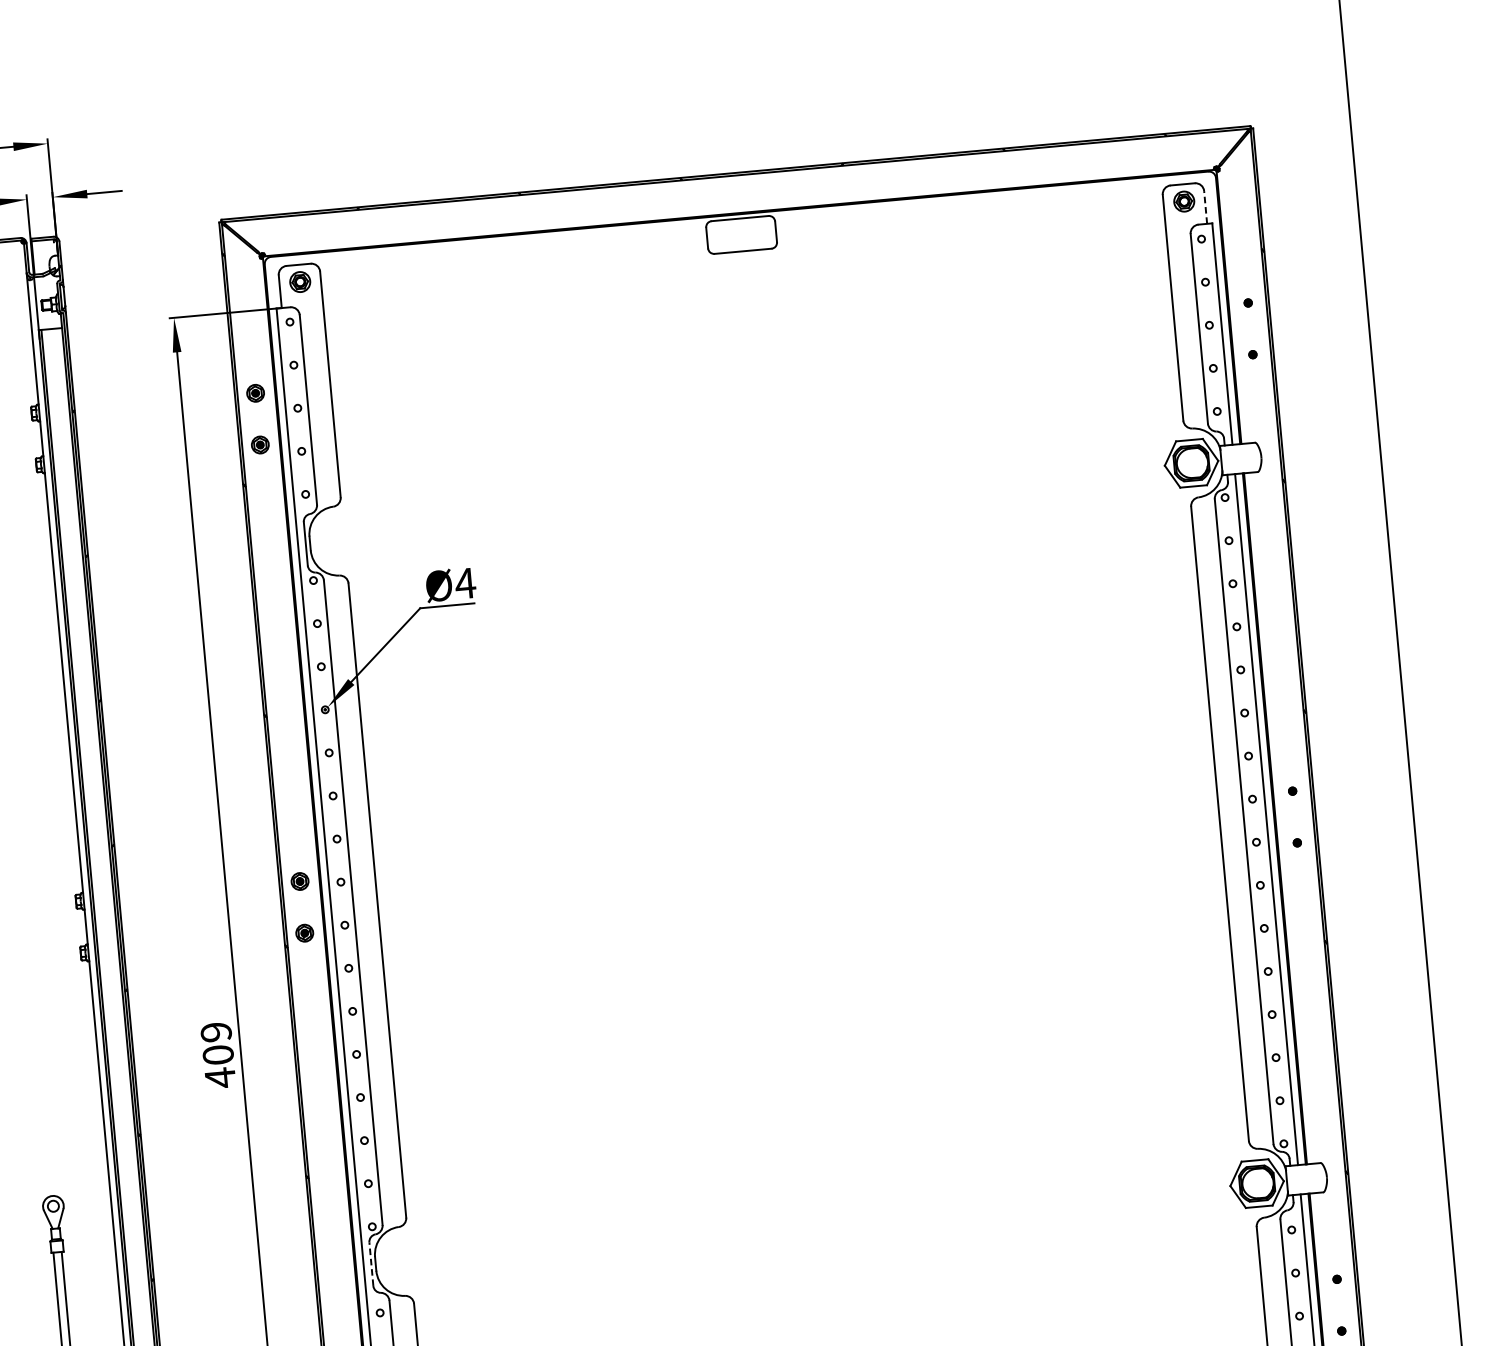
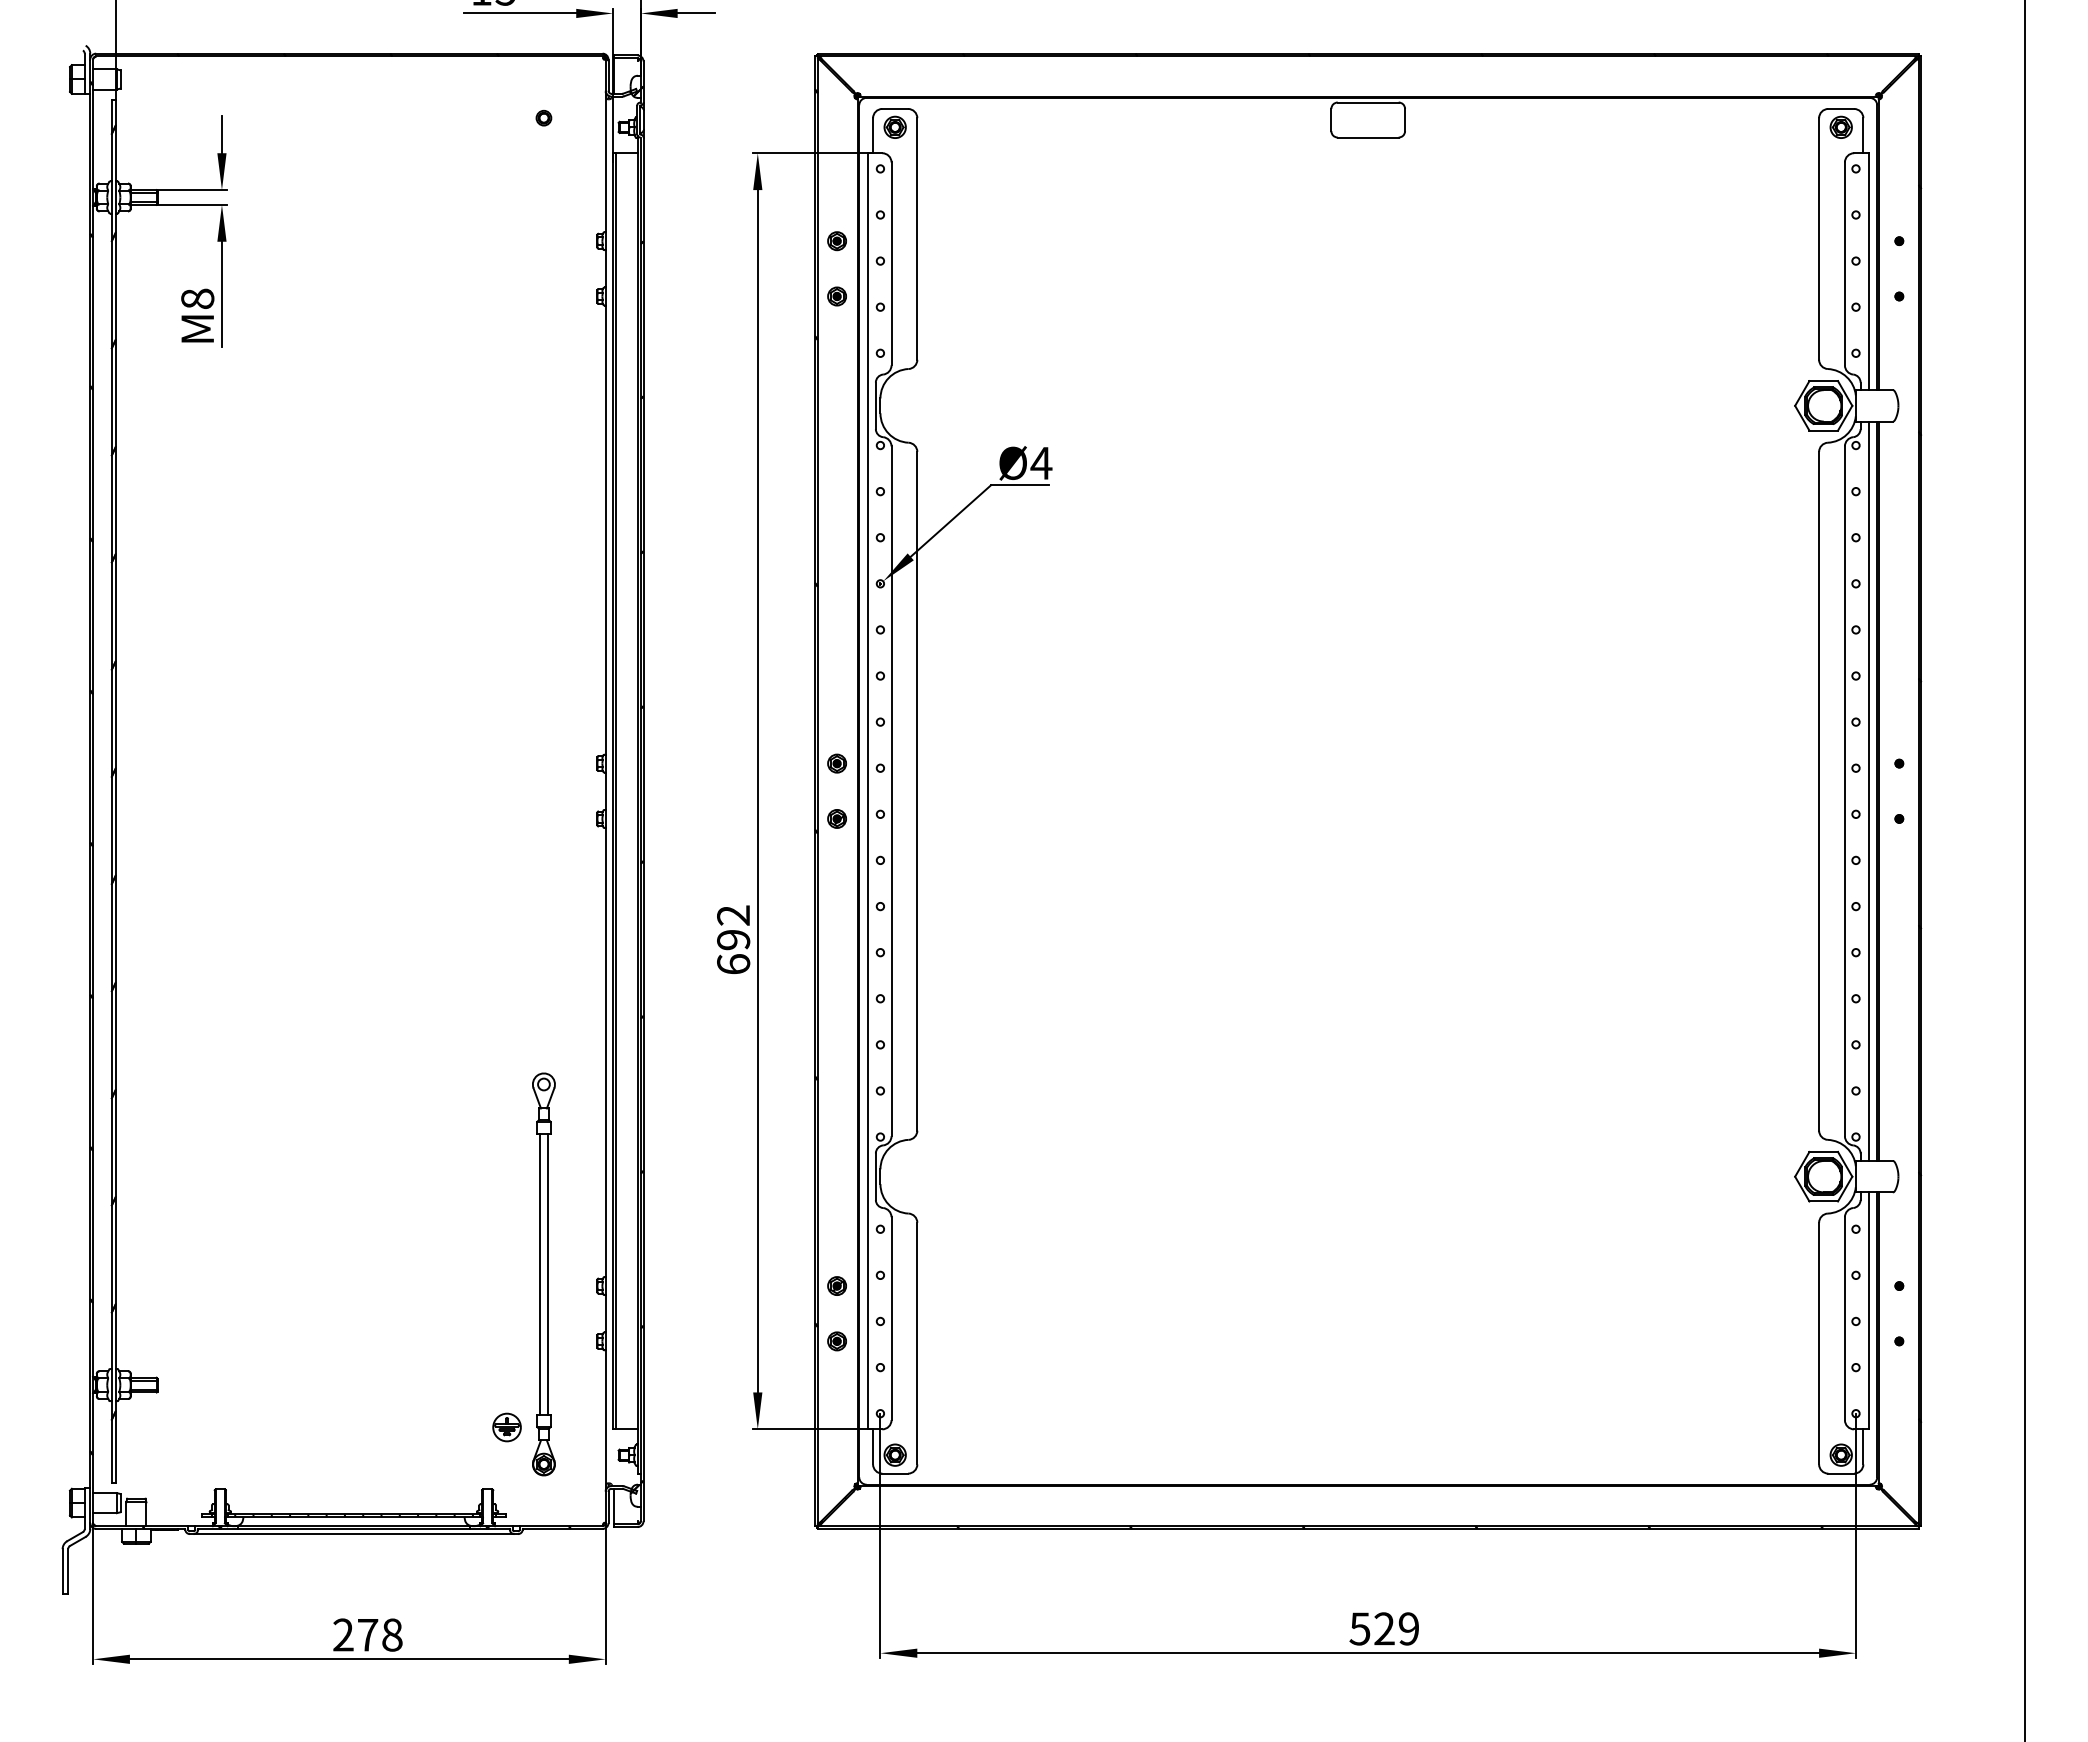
line: (1205, 207) -> (1863, 135), dashed -> solid
text: (218, 1055) -> (733, 940), 409 -> 692
line: (371, 1264) -> (875, 1176), dashed -> solid

